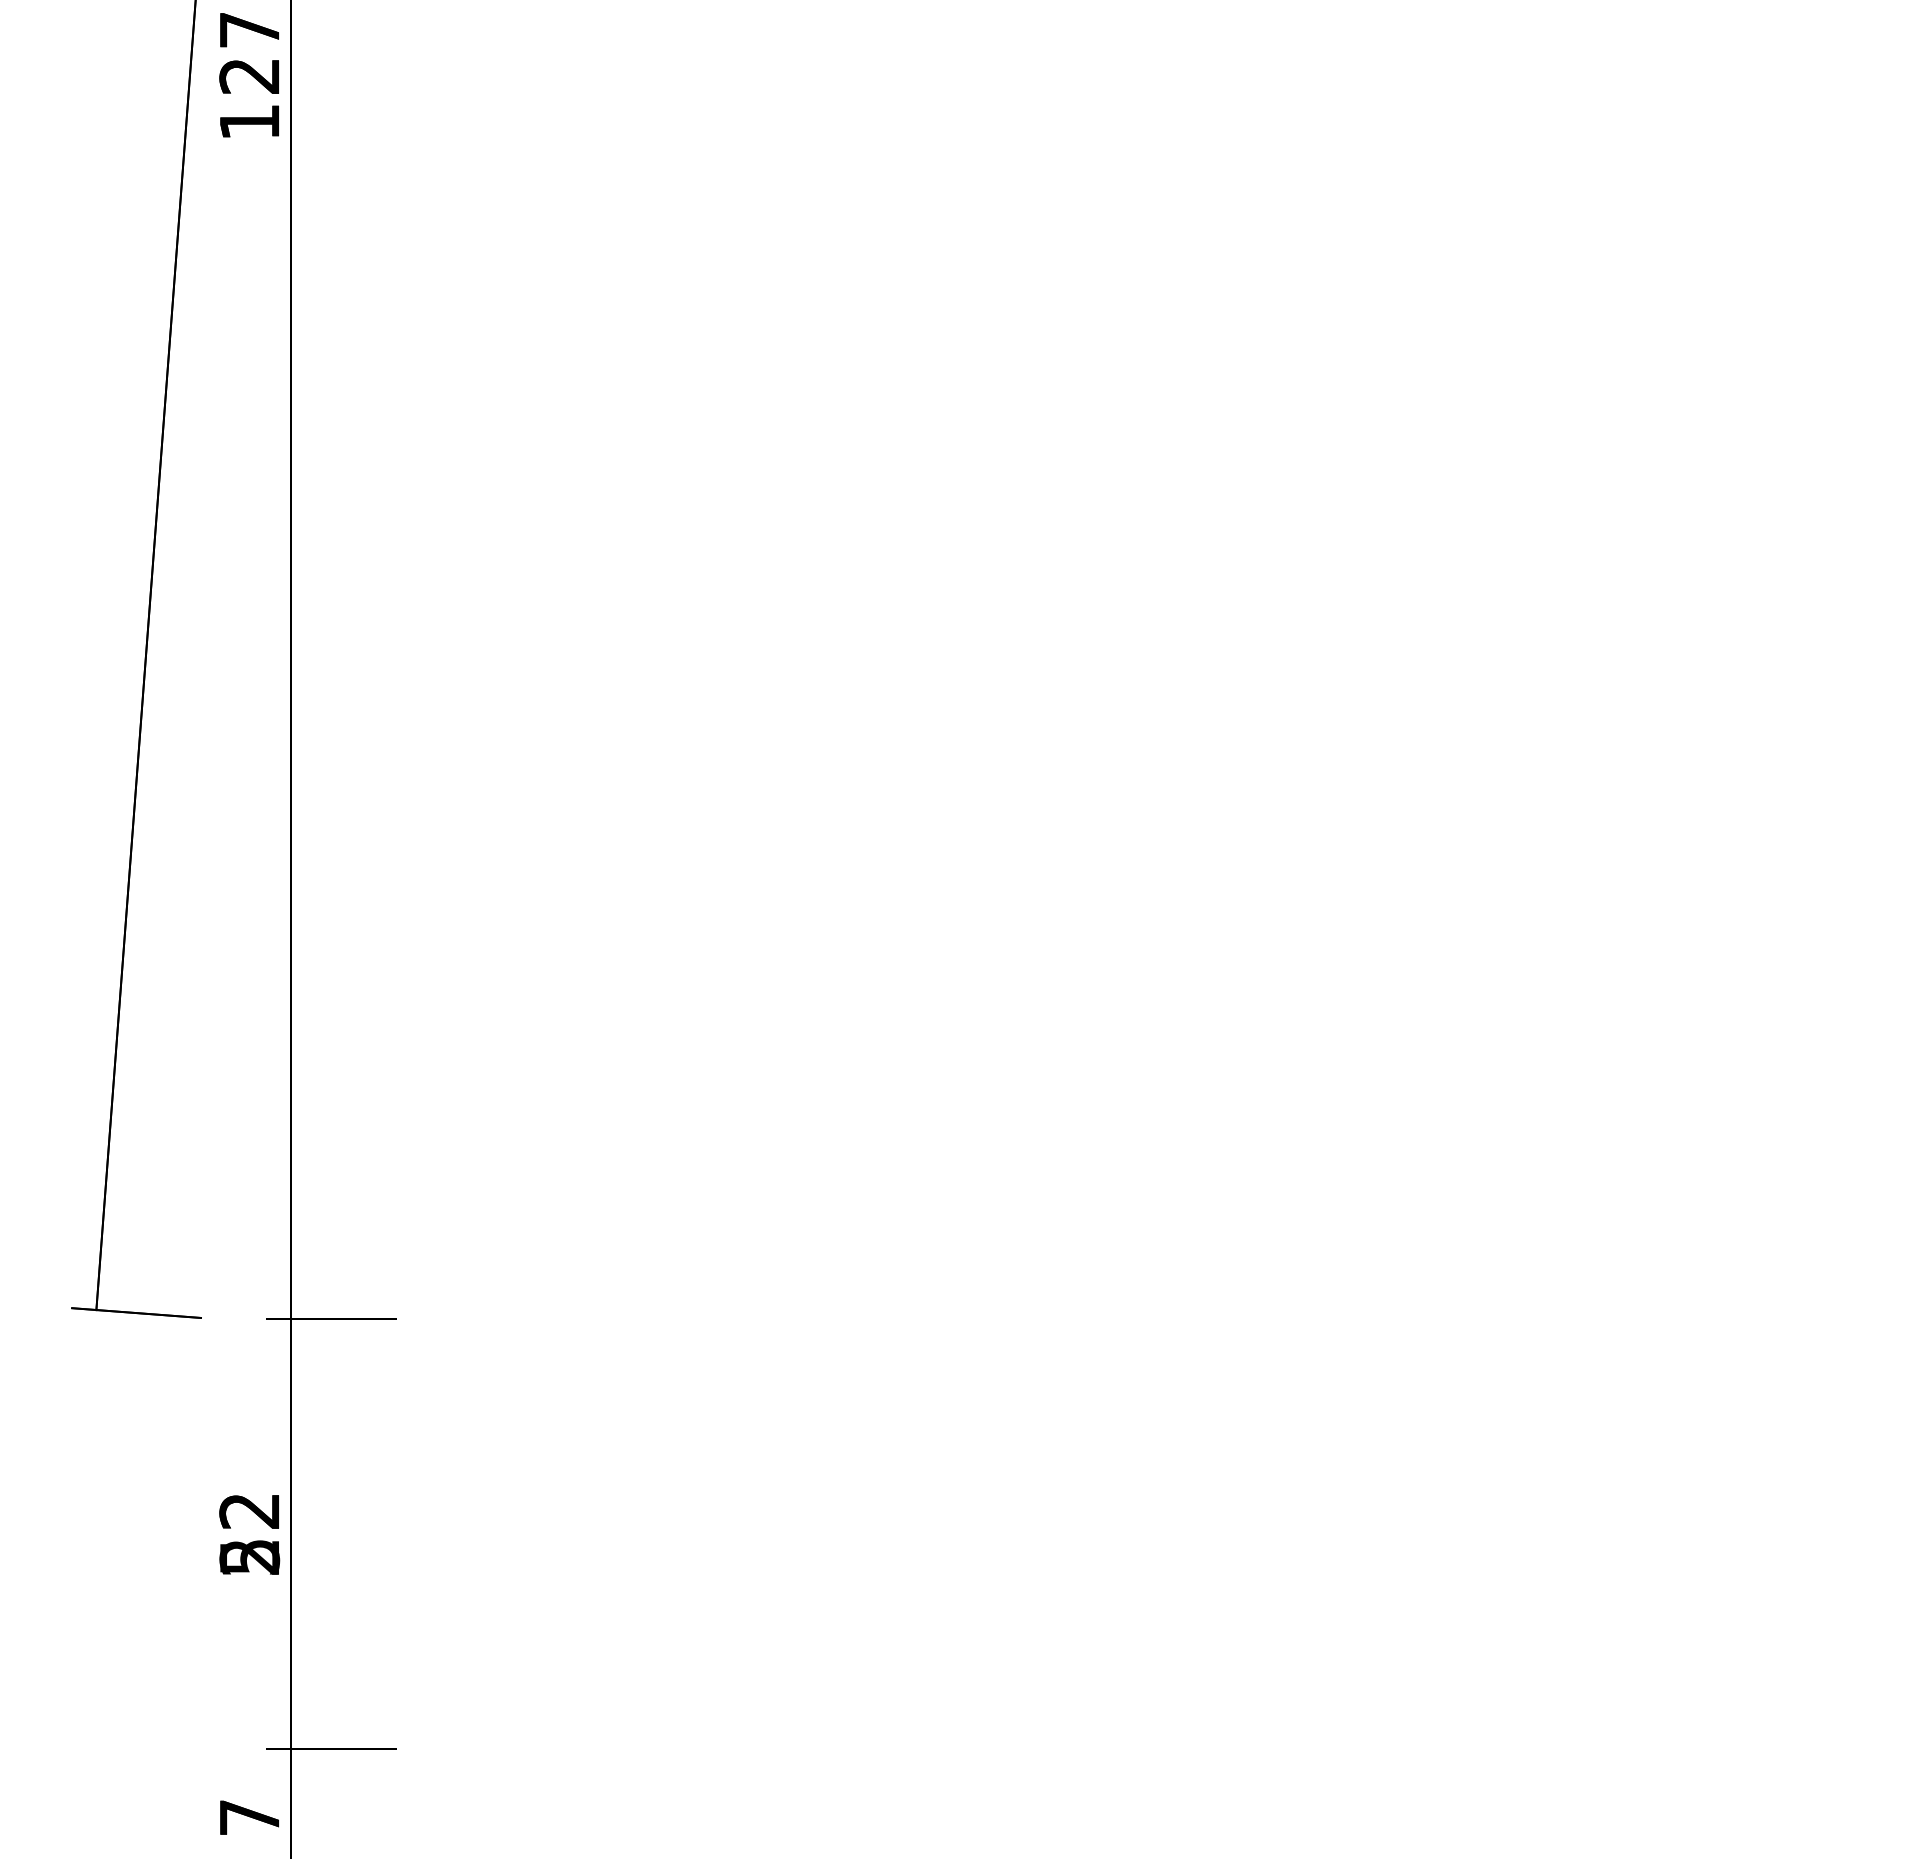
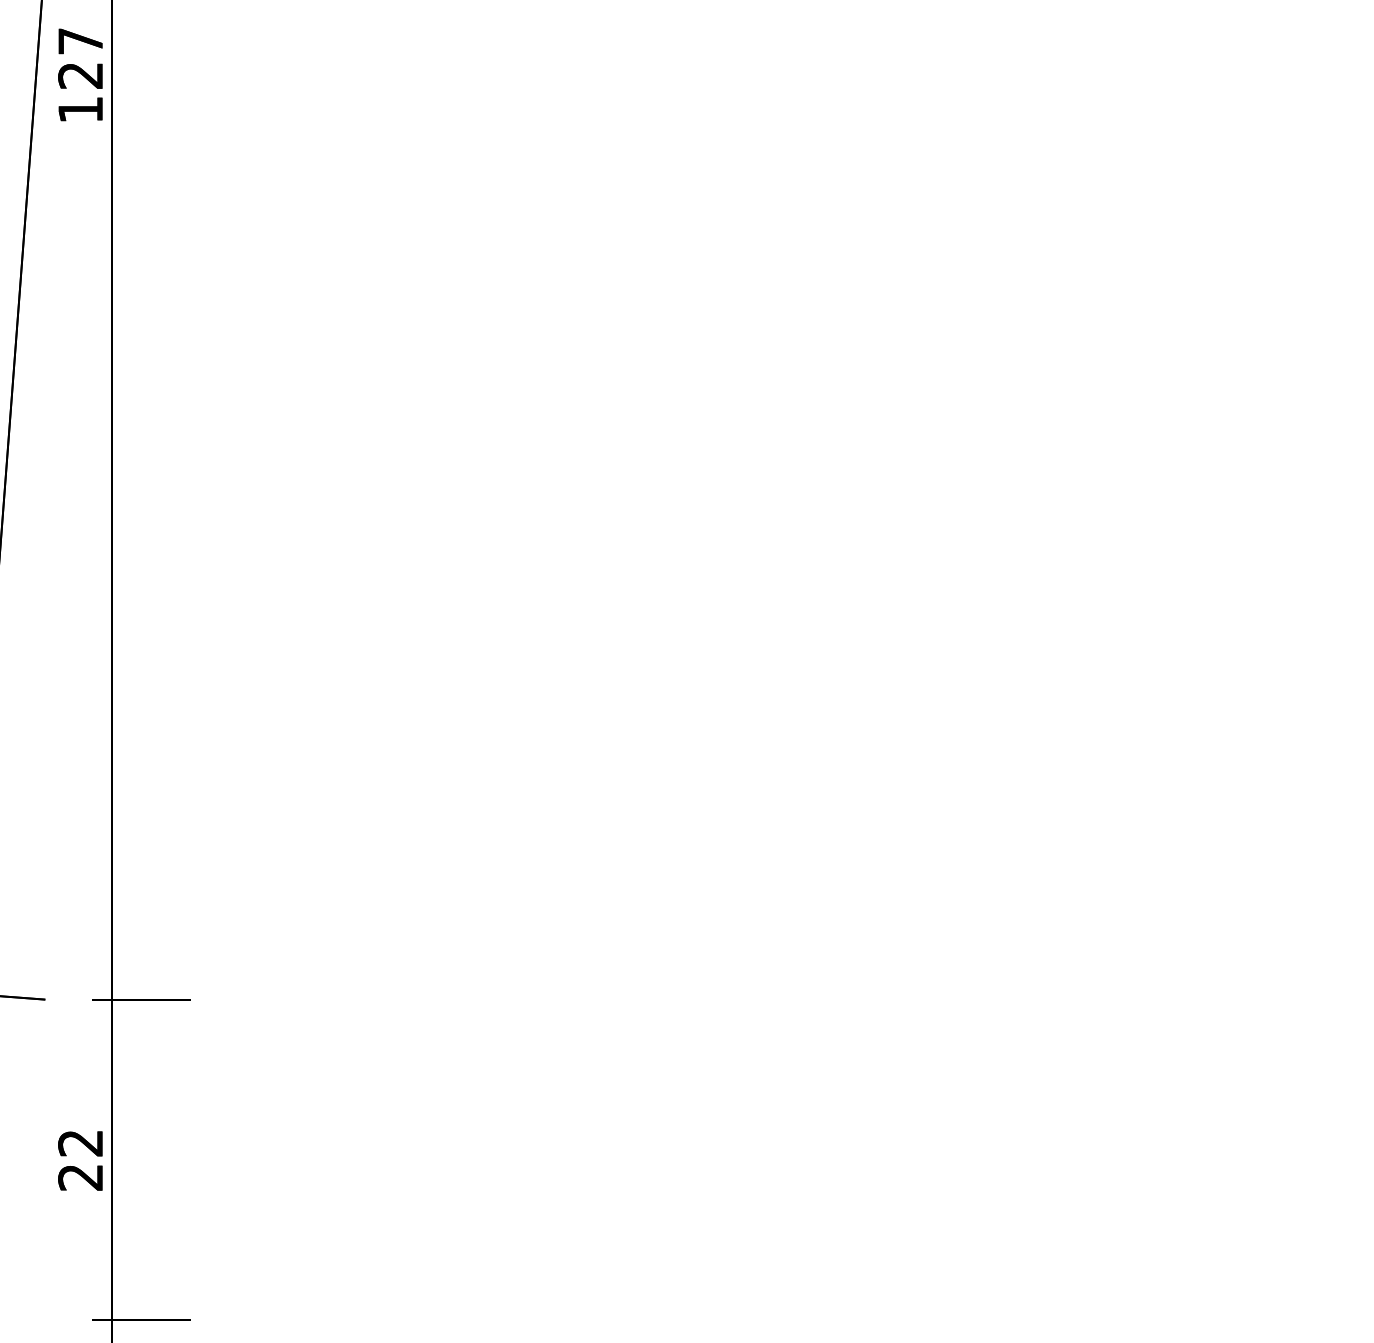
text: (249, 1557) -> (80, 1177), 52 -> 22

